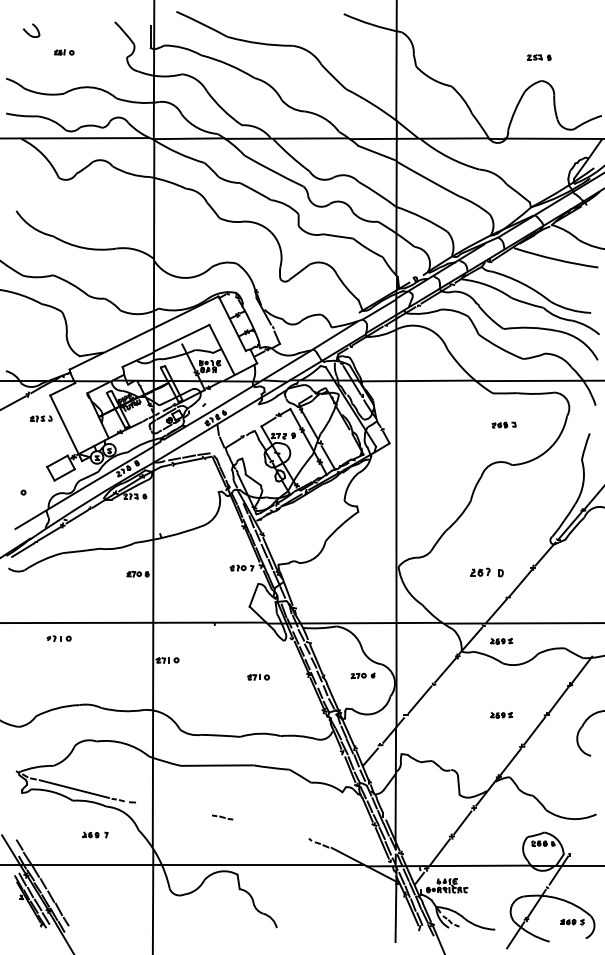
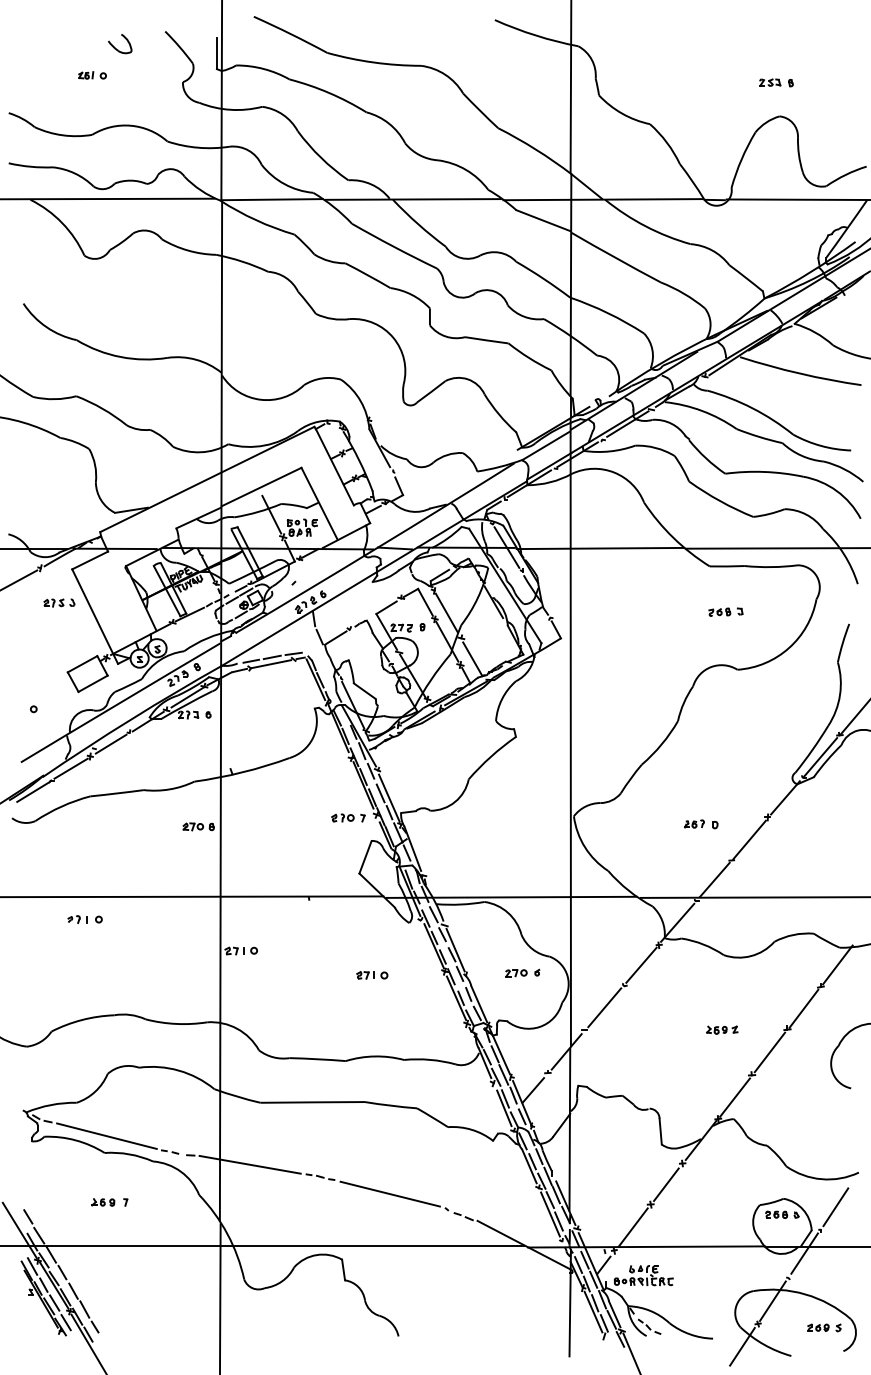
part: (31, 30) -> (120, 43), moved
part: (486, 572) -> (700, 824), size x0.71
part: (501, 641) -> (722, 923), removed
line: (173, 808) -> (249, 1164), added
line: (270, 828) -> (389, 1192), added
part: (95, 834) -> (110, 1201), moved
line: (580, 838) -> (835, 1207), added

